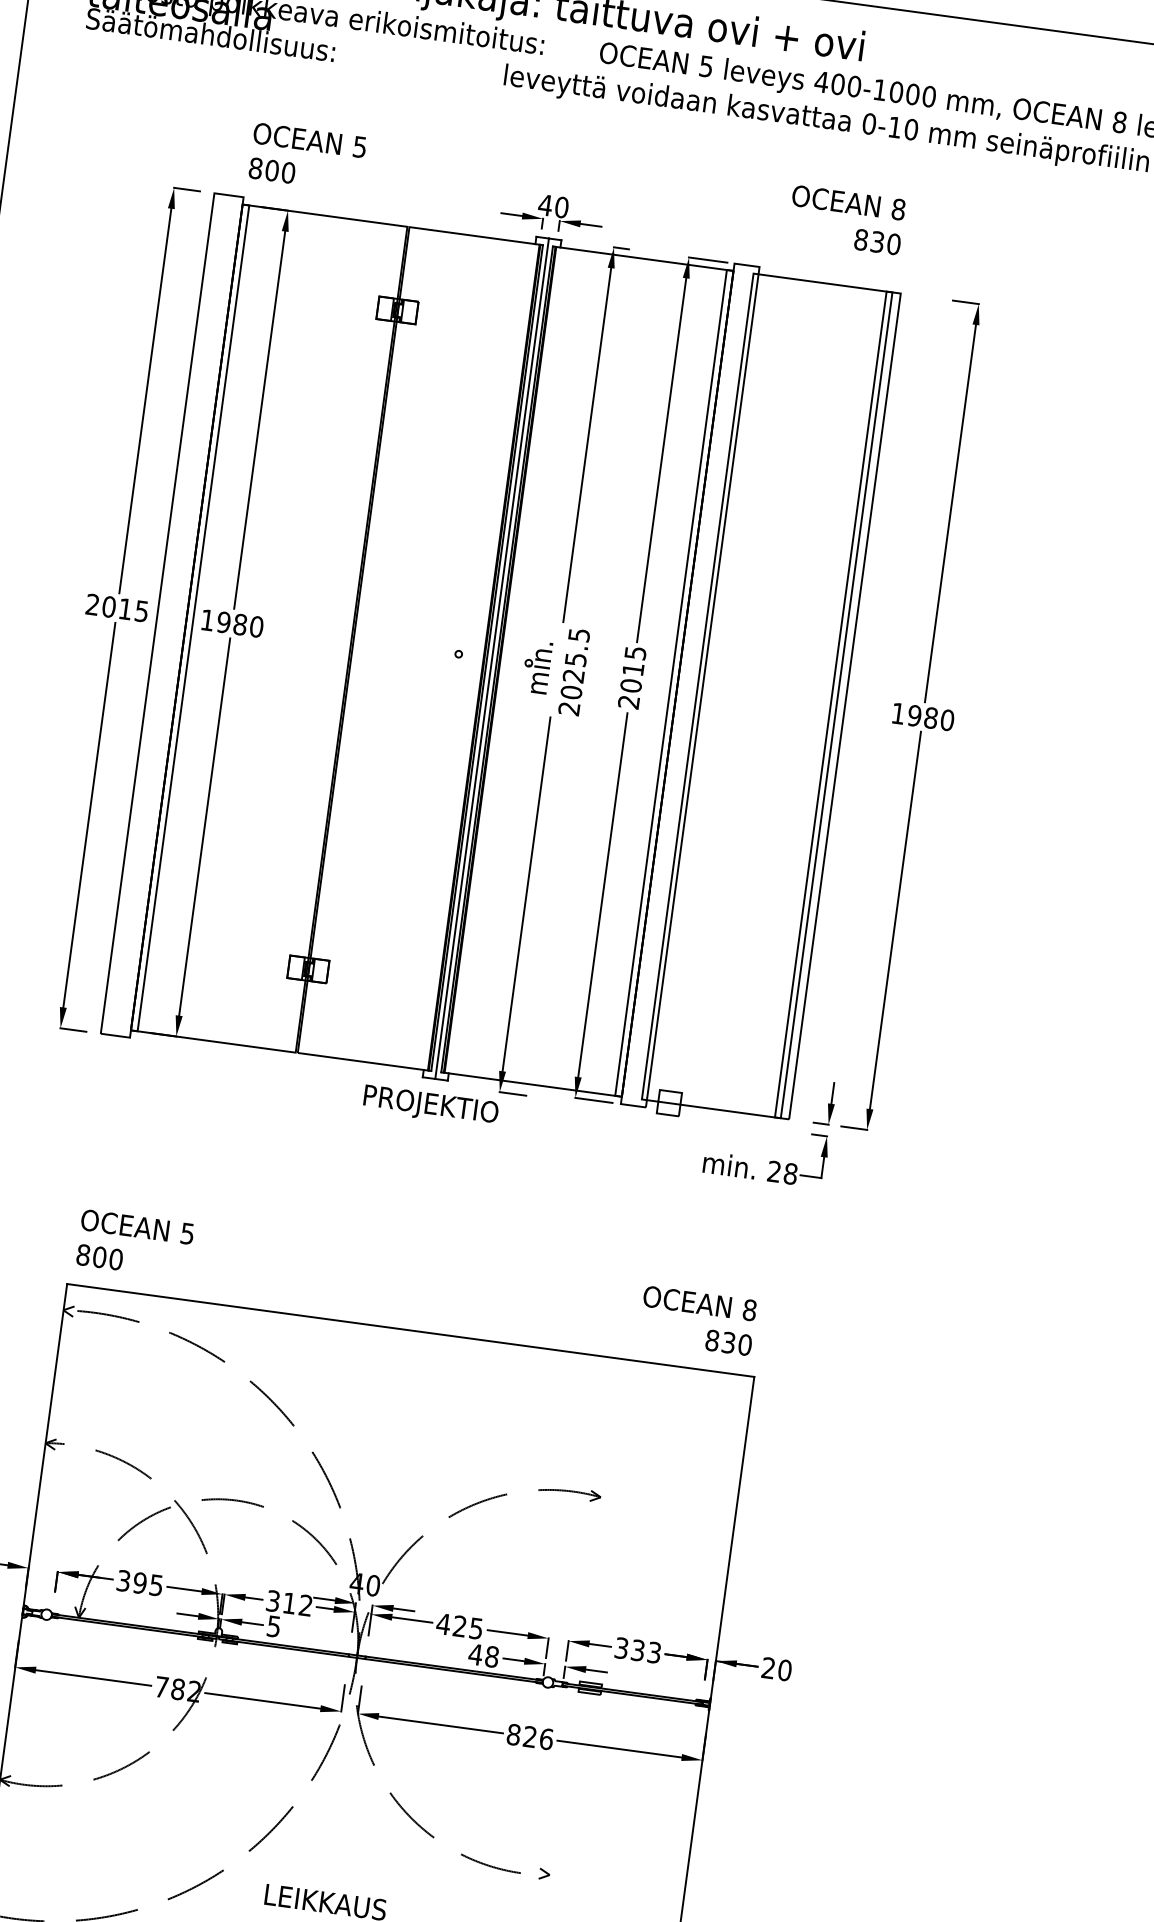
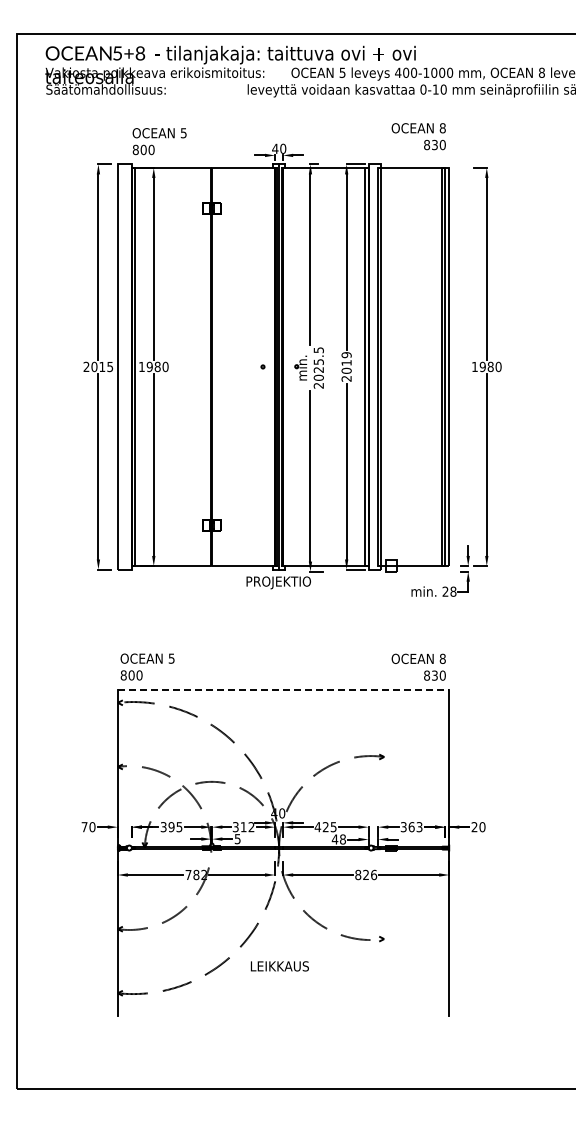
text: (635, 653) -> (346, 355), 2015 -> 2019
line: (410, 1331) -> (283, 690), solid -> dashed
text: (637, 1651) -> (411, 827), 333 -> 363

